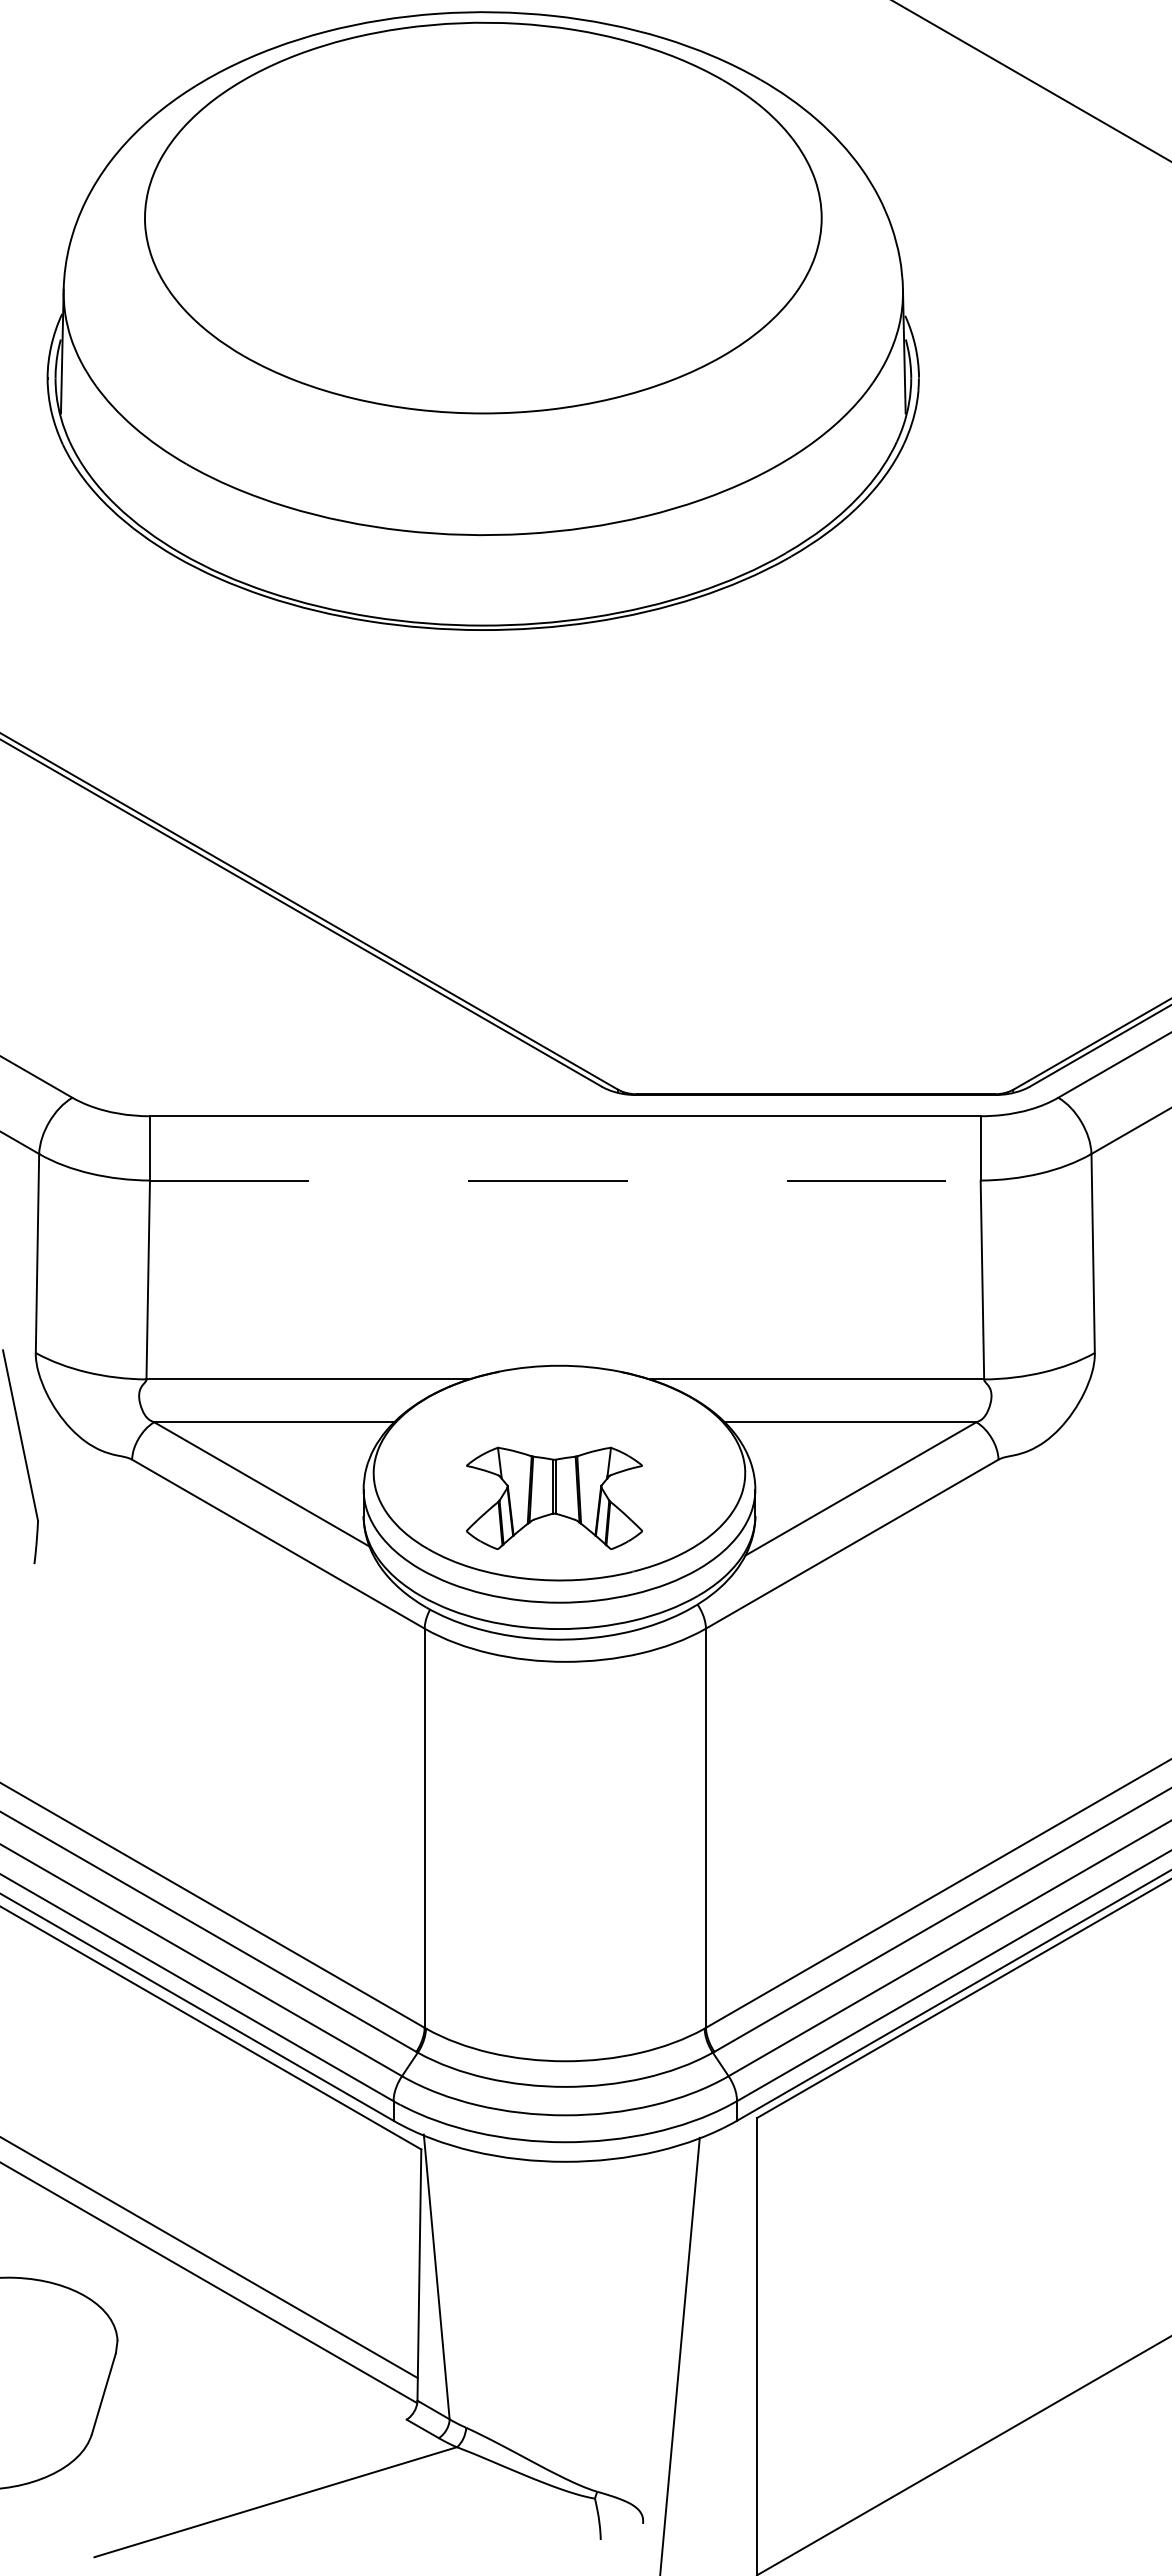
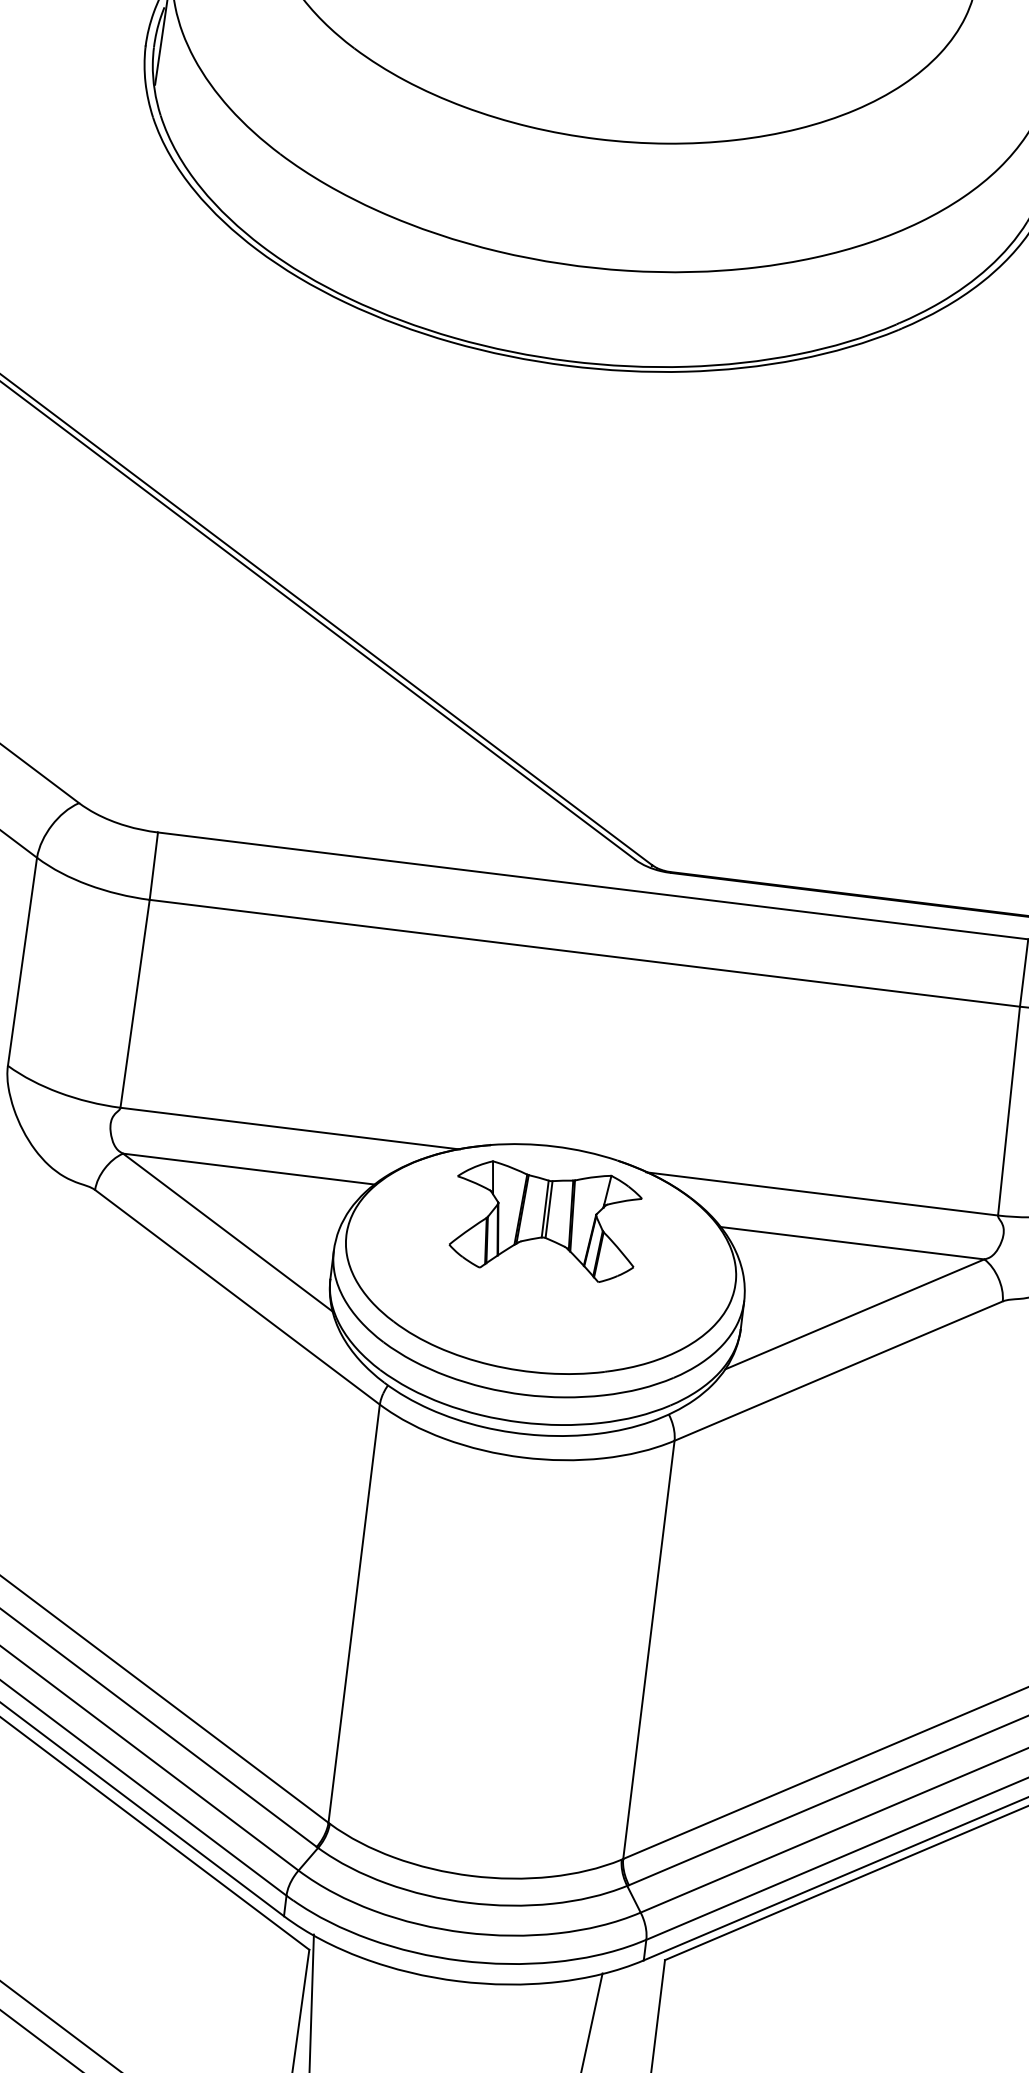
line: (565, 1180) -> (585, 953), dashed -> solid
part: (554, 1497) -> (545, 1220), moved

